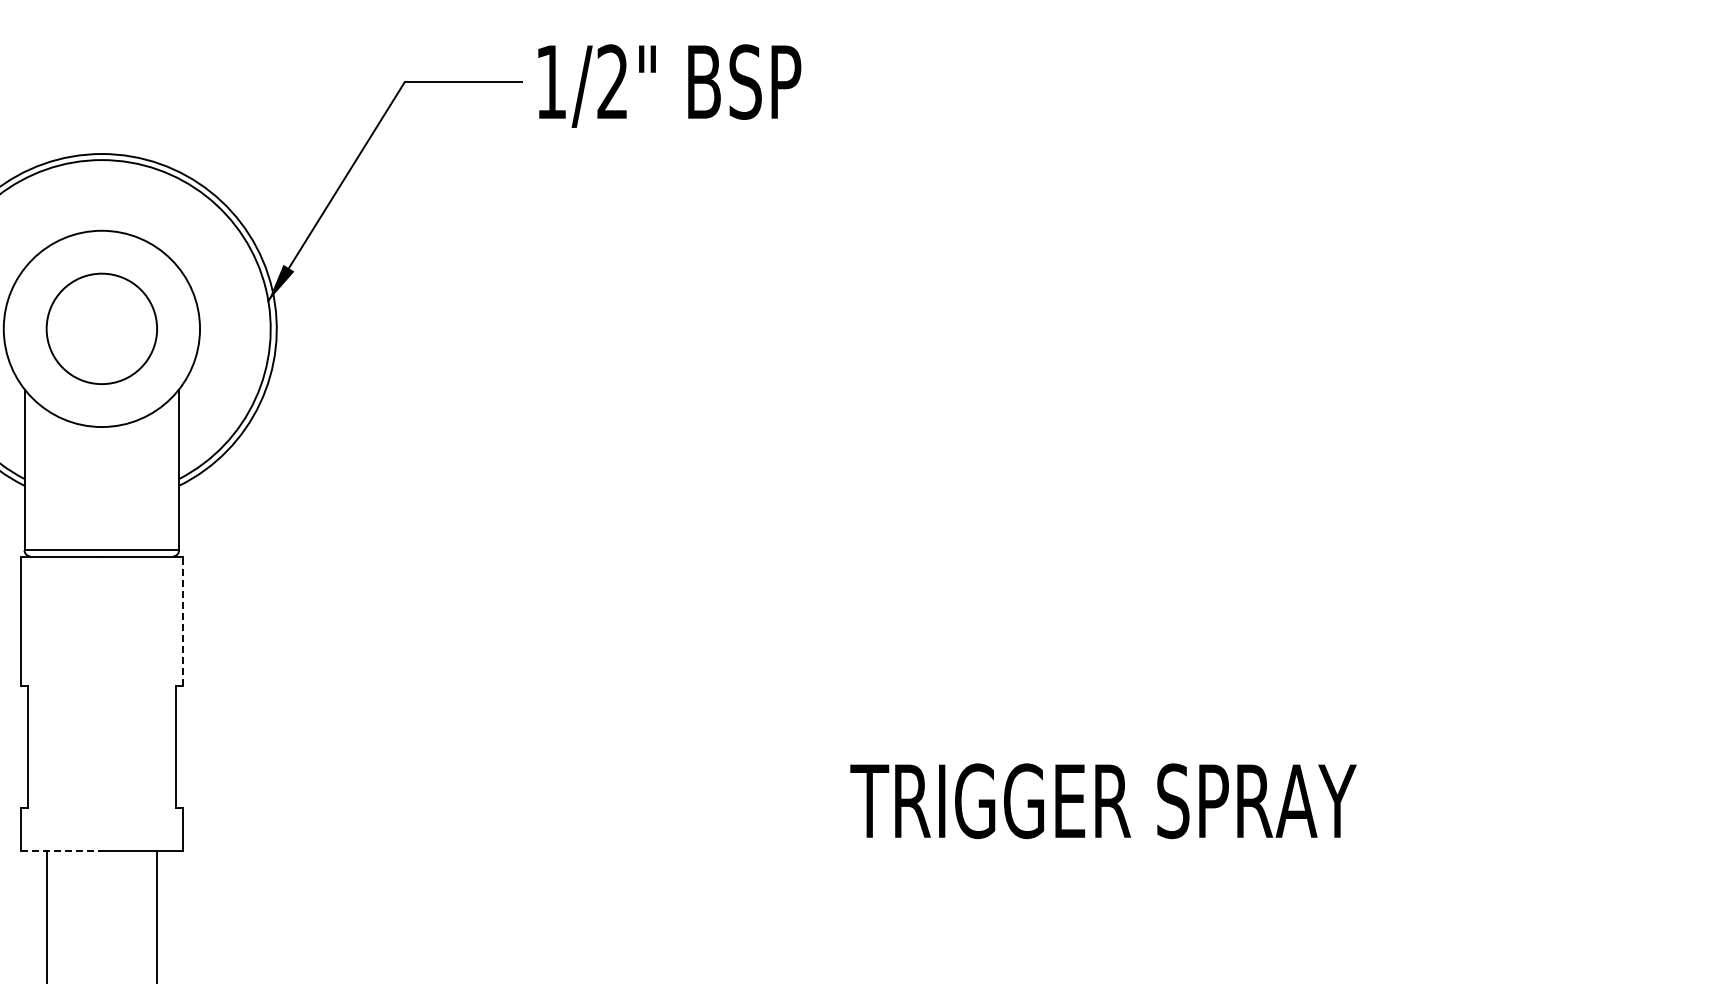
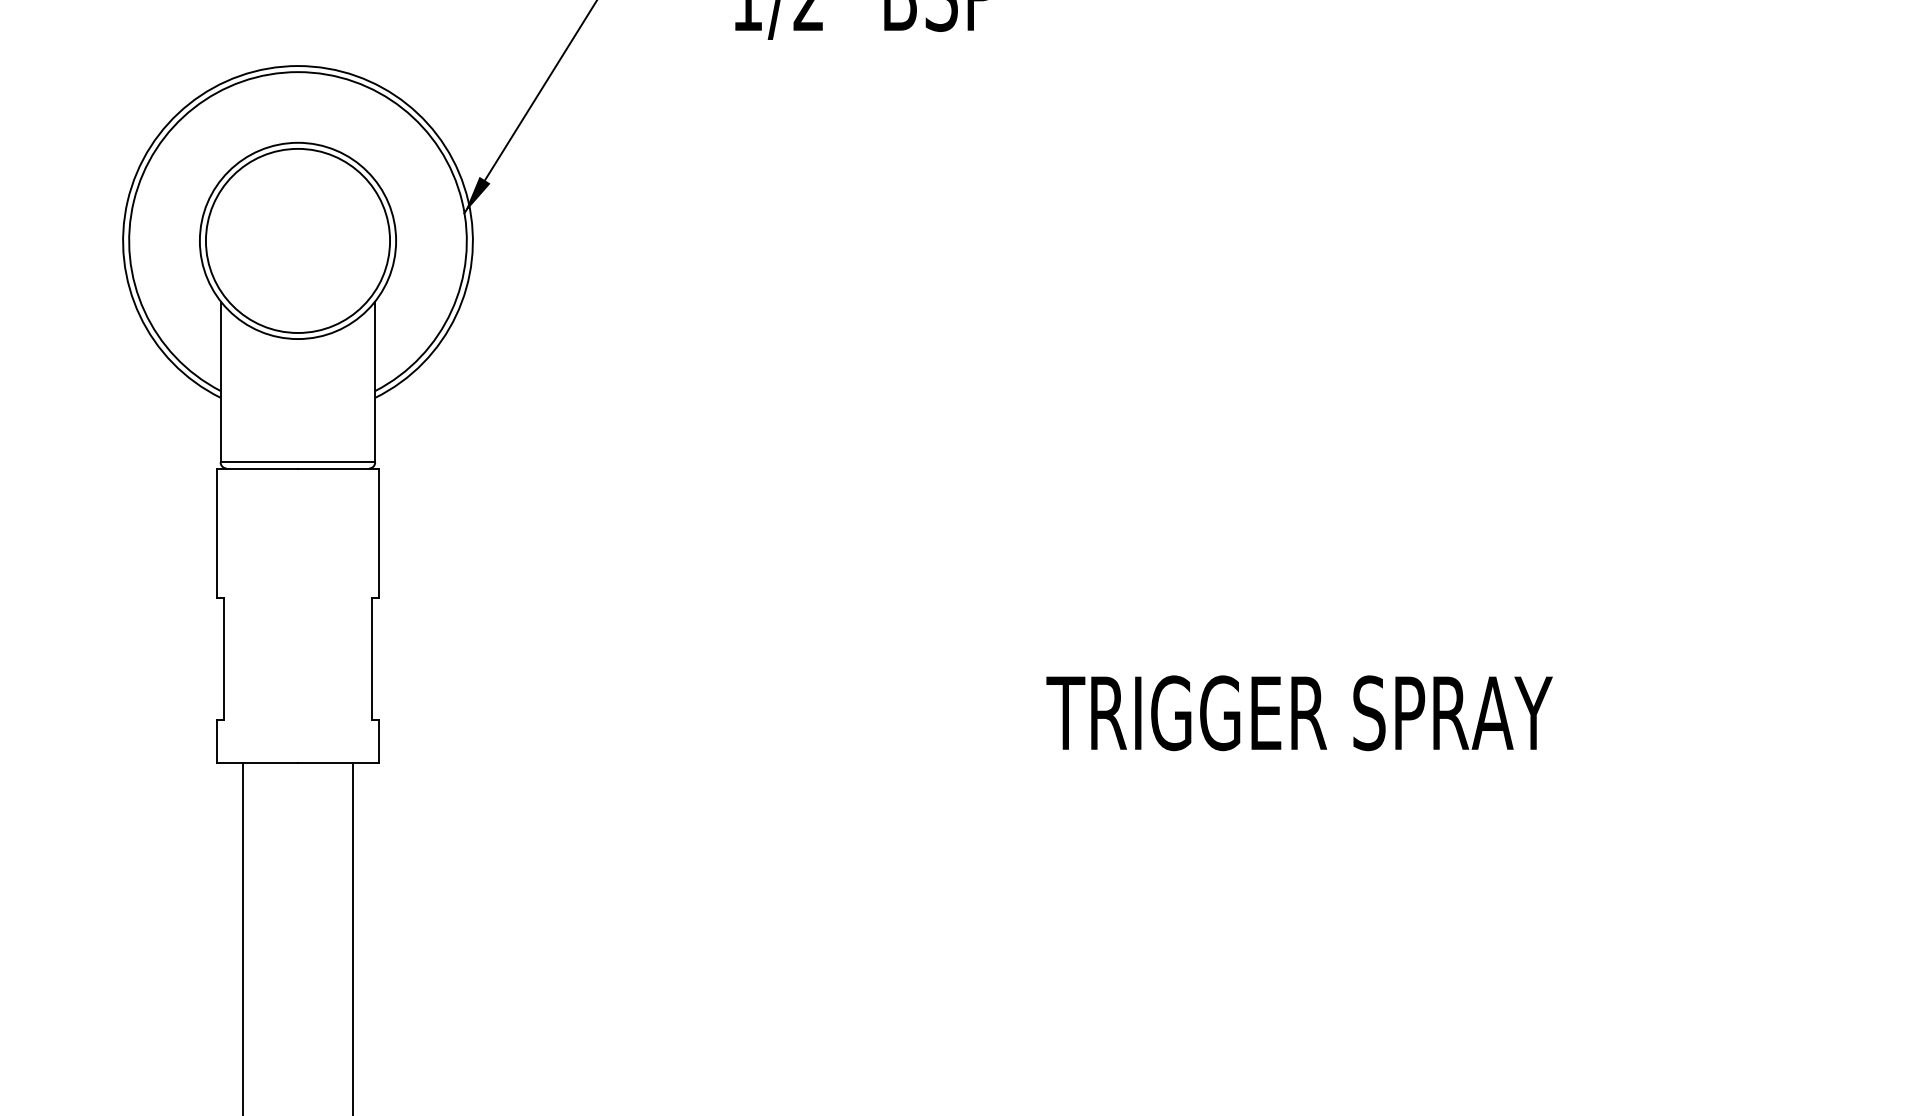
circle: (101, 328) -> (297, 240), size x1.67
line: (183, 620) -> (379, 532), dashed -> solid
line: (61, 851) -> (257, 763), dashed -> solid

